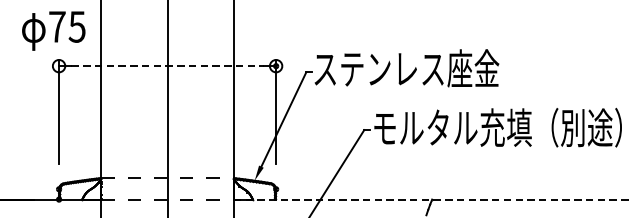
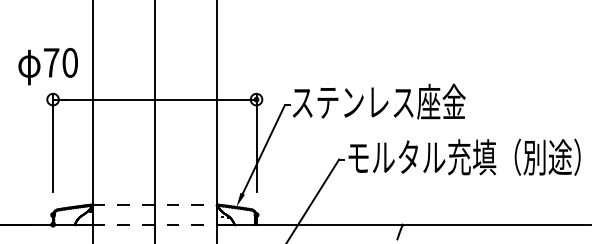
text: (76, 26) -> (69, 62), 75 -> 70
line: (168, 66) -> (155, 99), dashed -> solid
line: (432, 199) -> (403, 224), dashed -> solid

